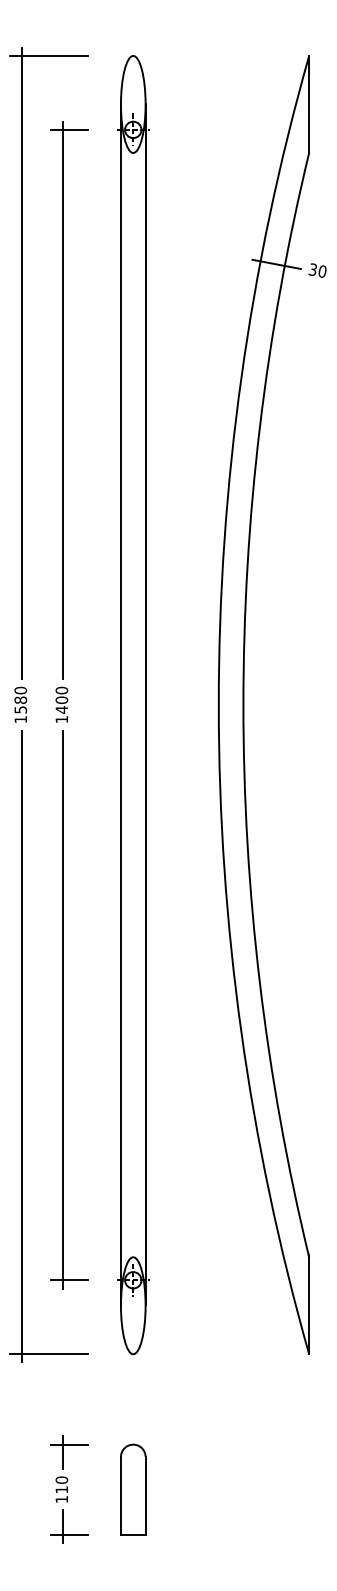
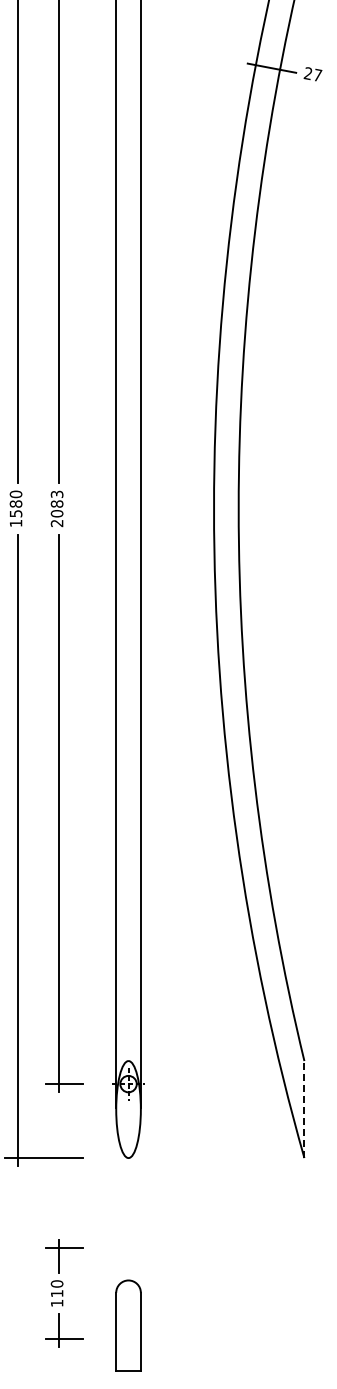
text: (317, 270) -> (312, 74), 30 -> 27
text: (61, 704) -> (56, 508), 1400 -> 2083
line: (309, 1304) -> (304, 1108), solid -> dashed
part: (133, 1489) -> (128, 1325), moved

